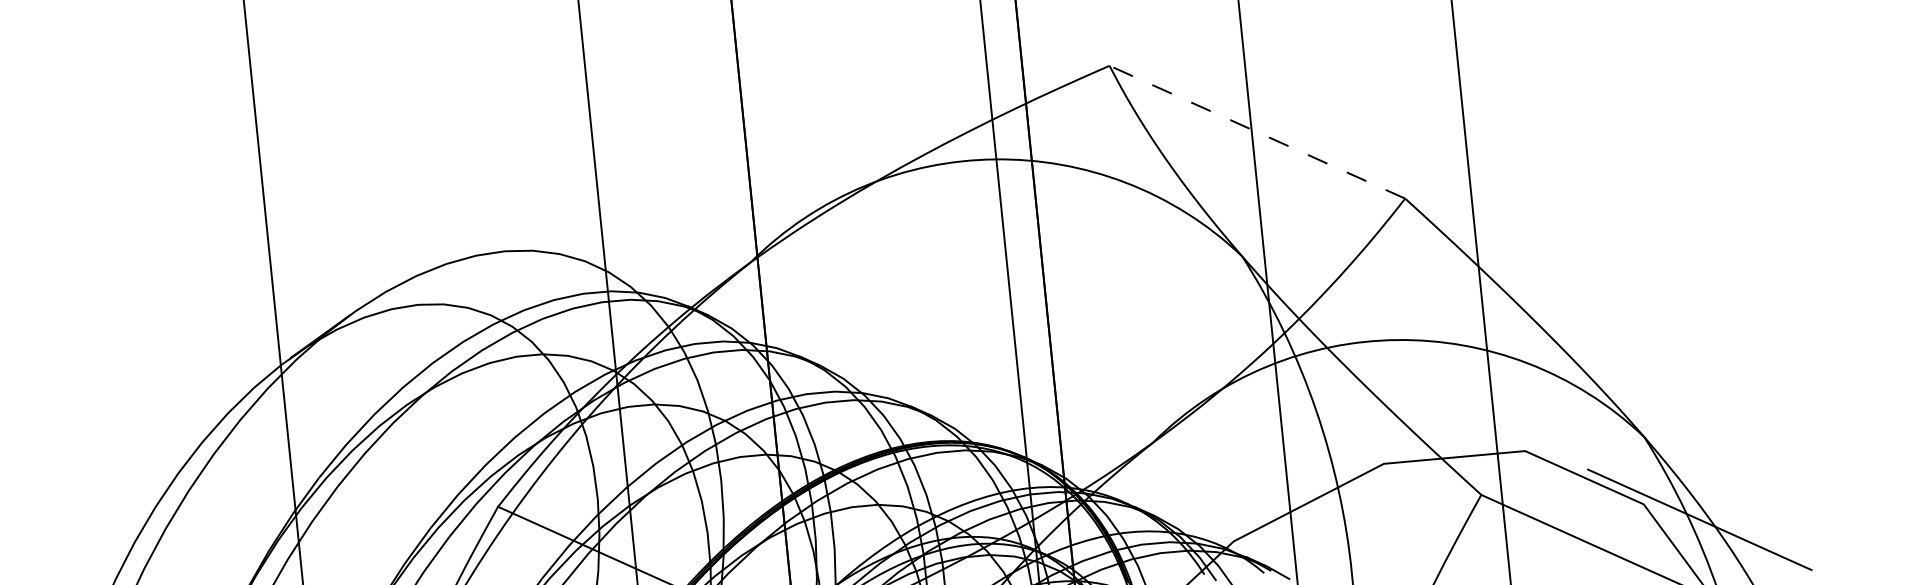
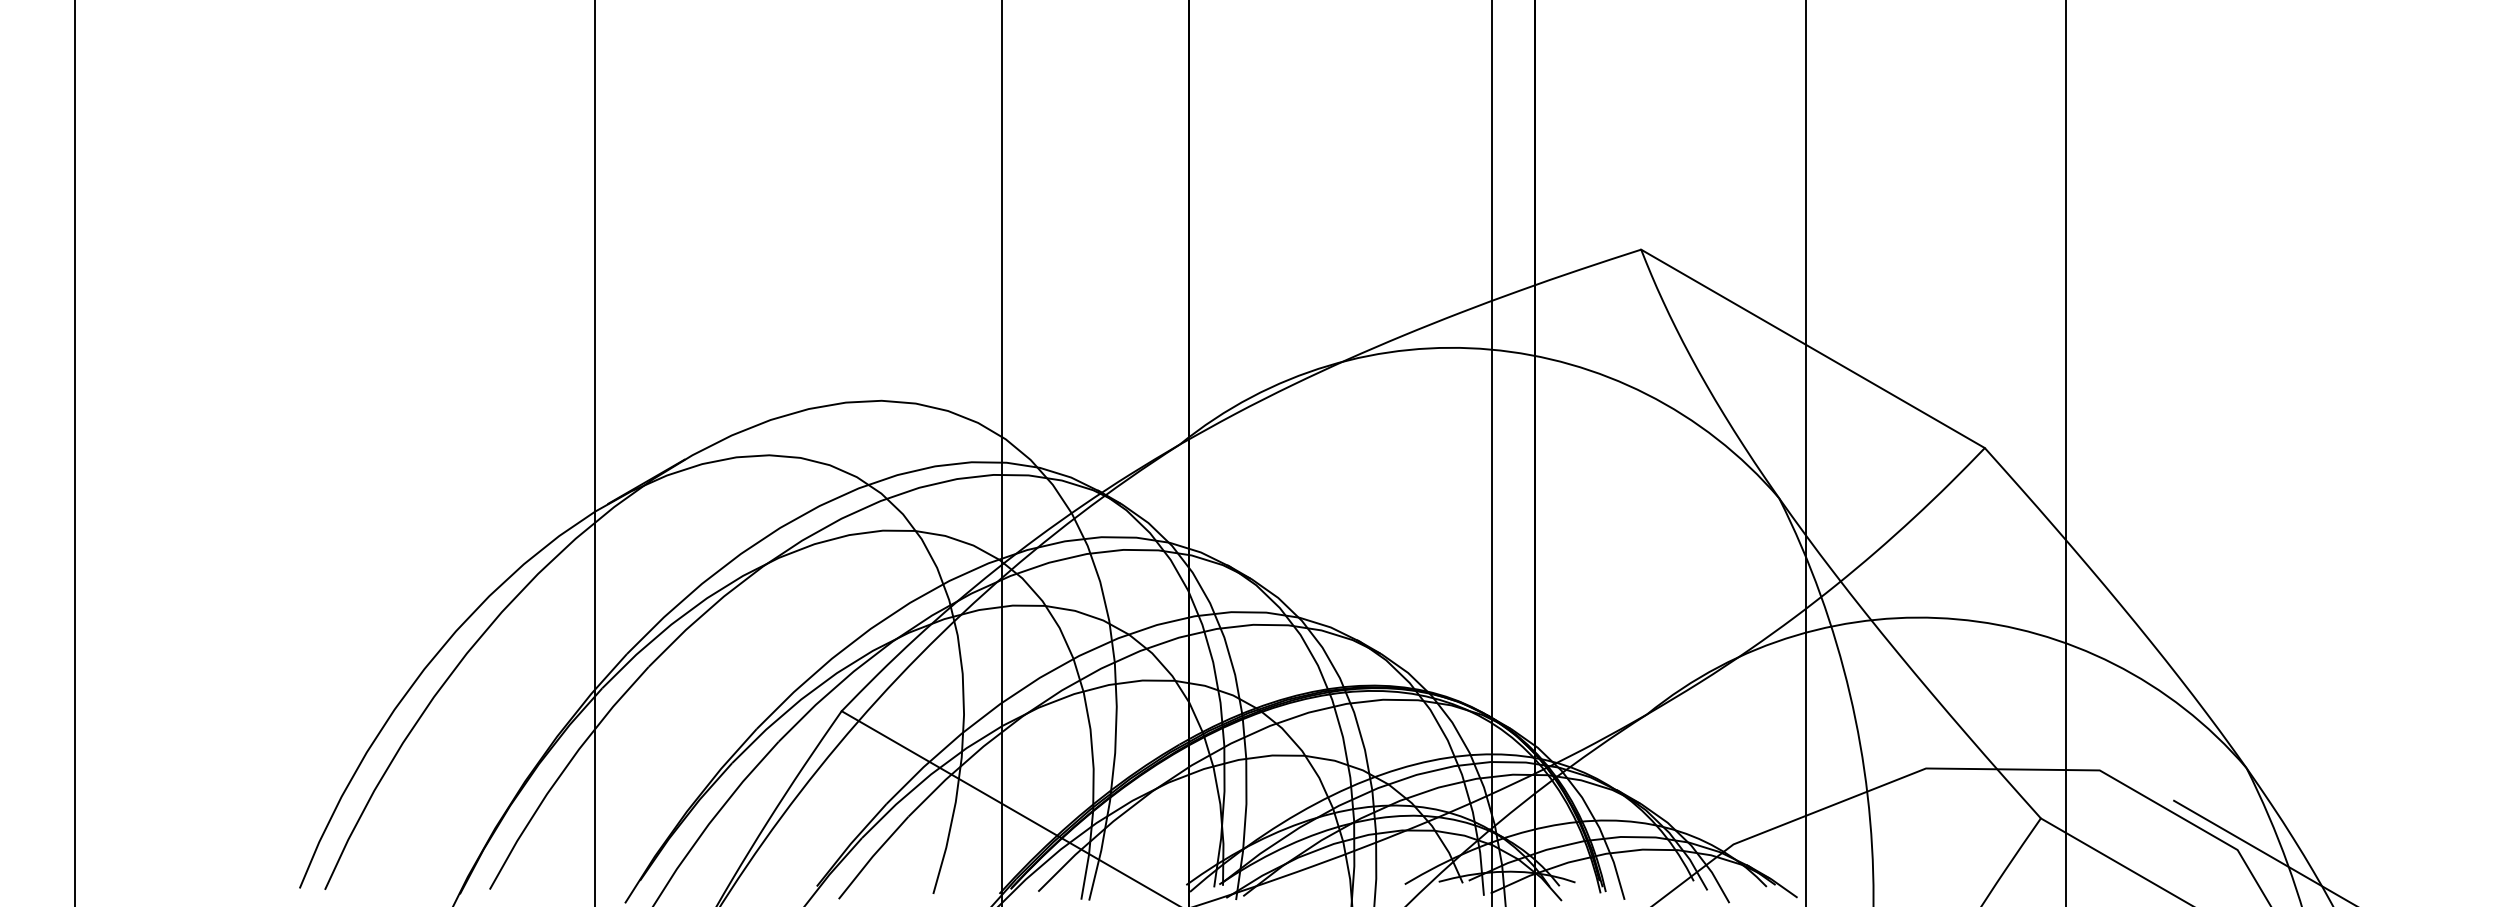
line: (1256, 131) -> (1812, 348), dashed -> solid

